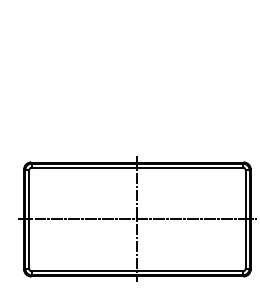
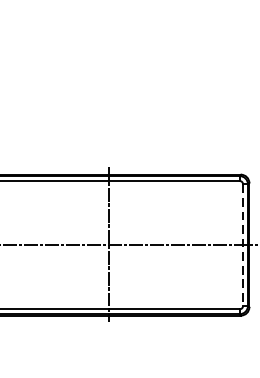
line: (245, 219) -> (242, 245), solid -> dashed

